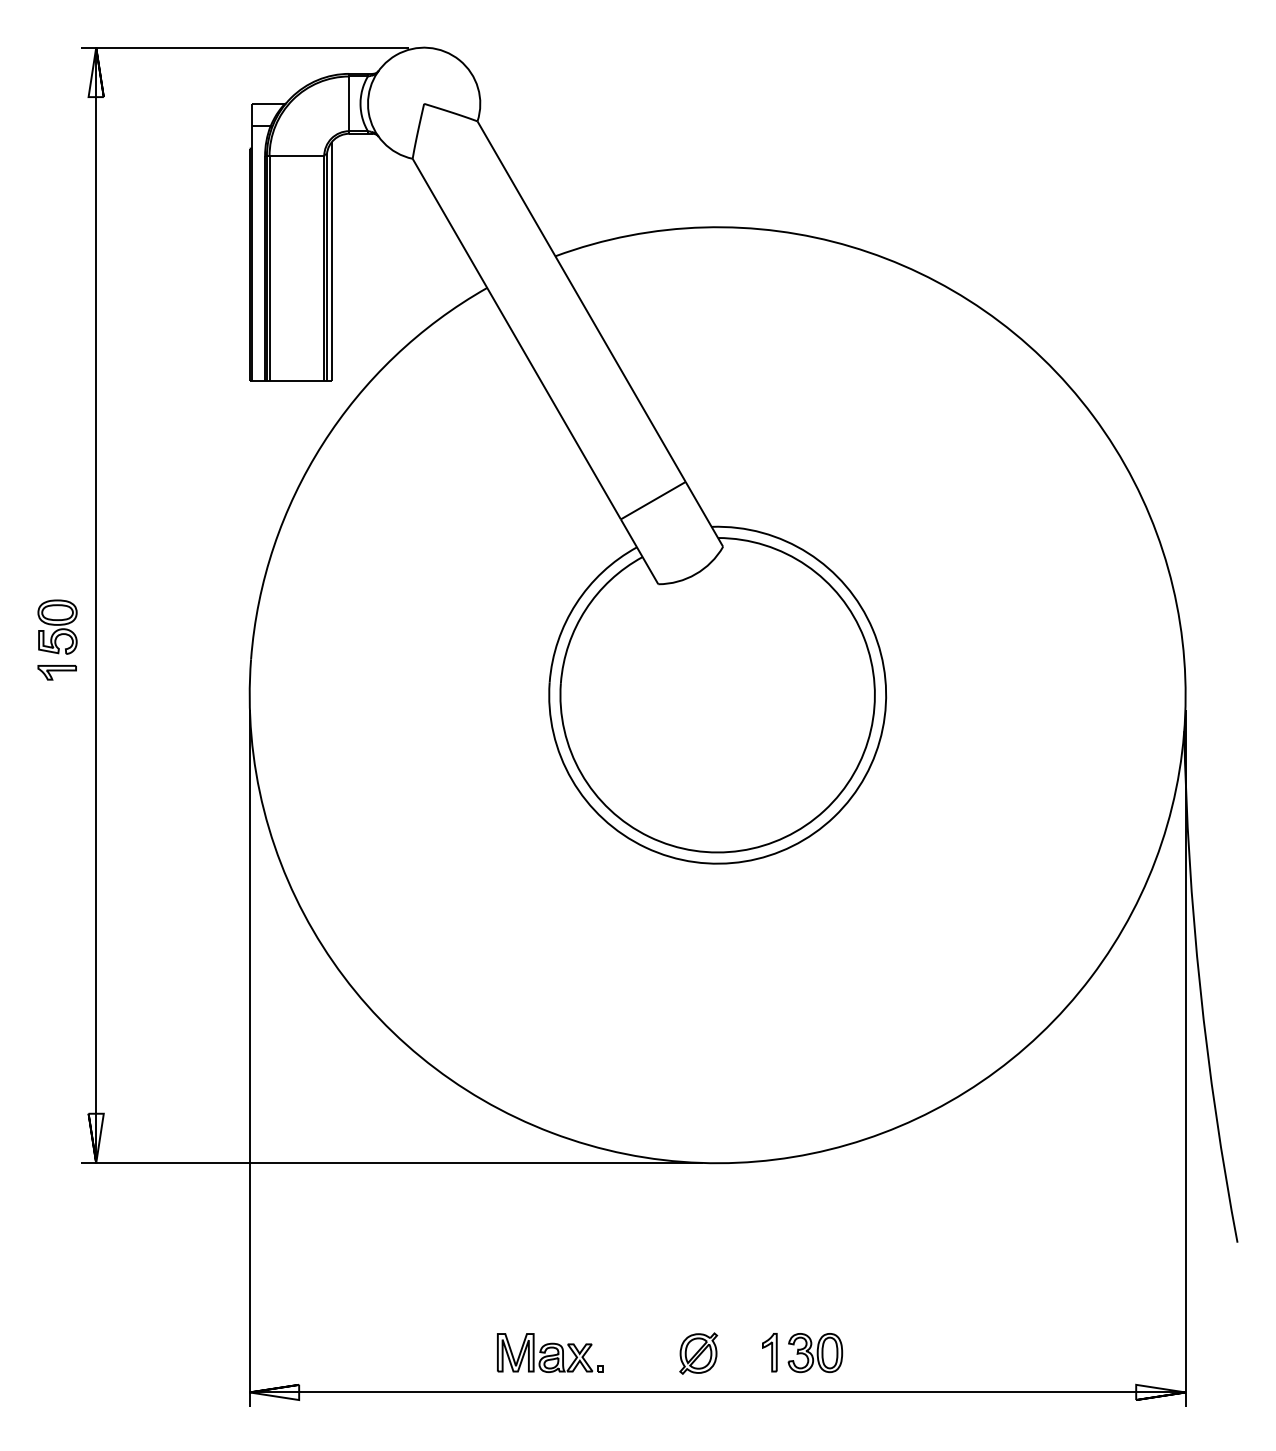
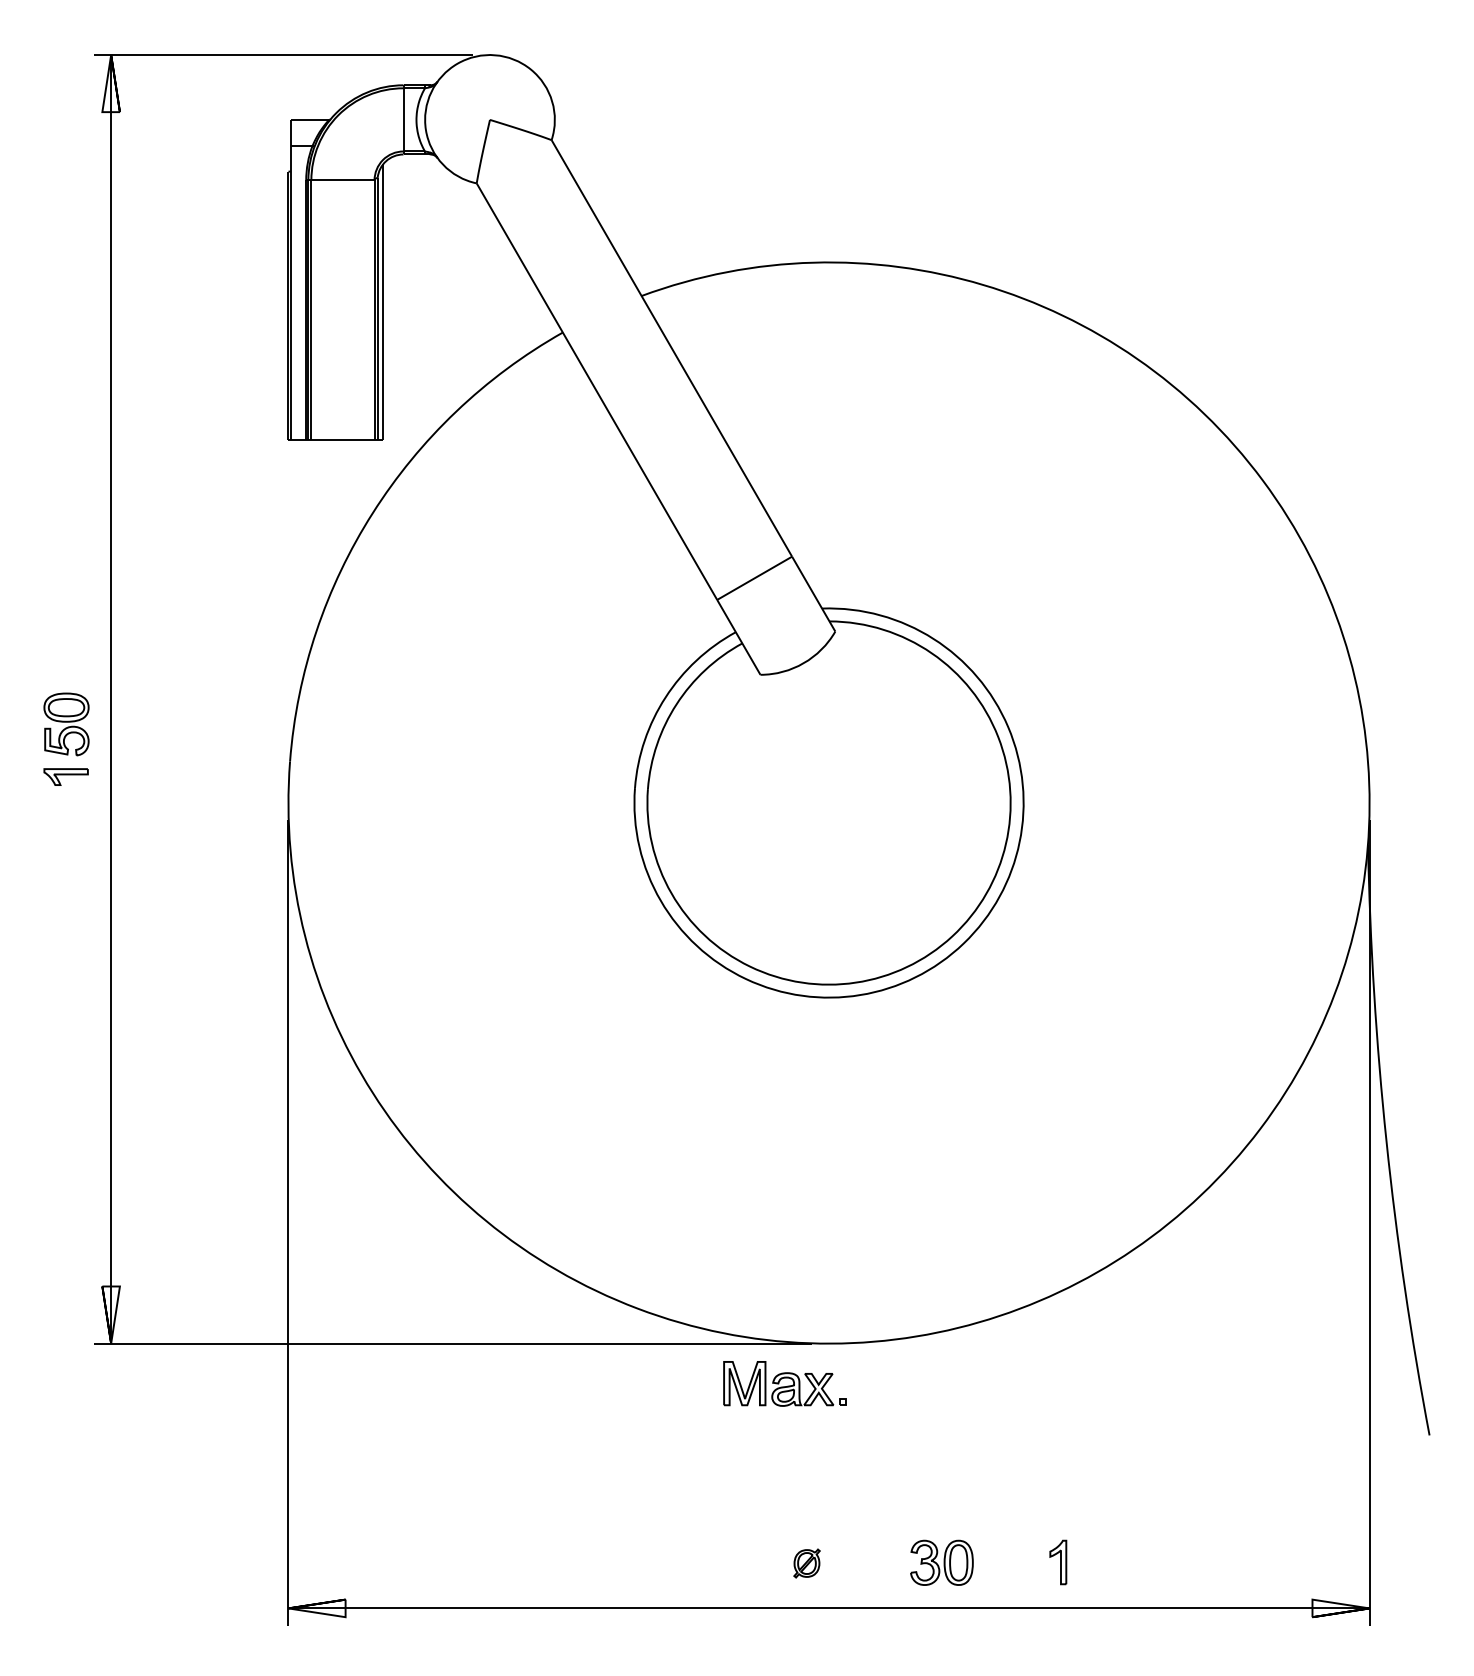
part: (550, 1352) -> (784, 1383), moved
part: (770, 1352) -> (1058, 1562), moved
part: (698, 1353) -> (806, 1563), size x0.6

